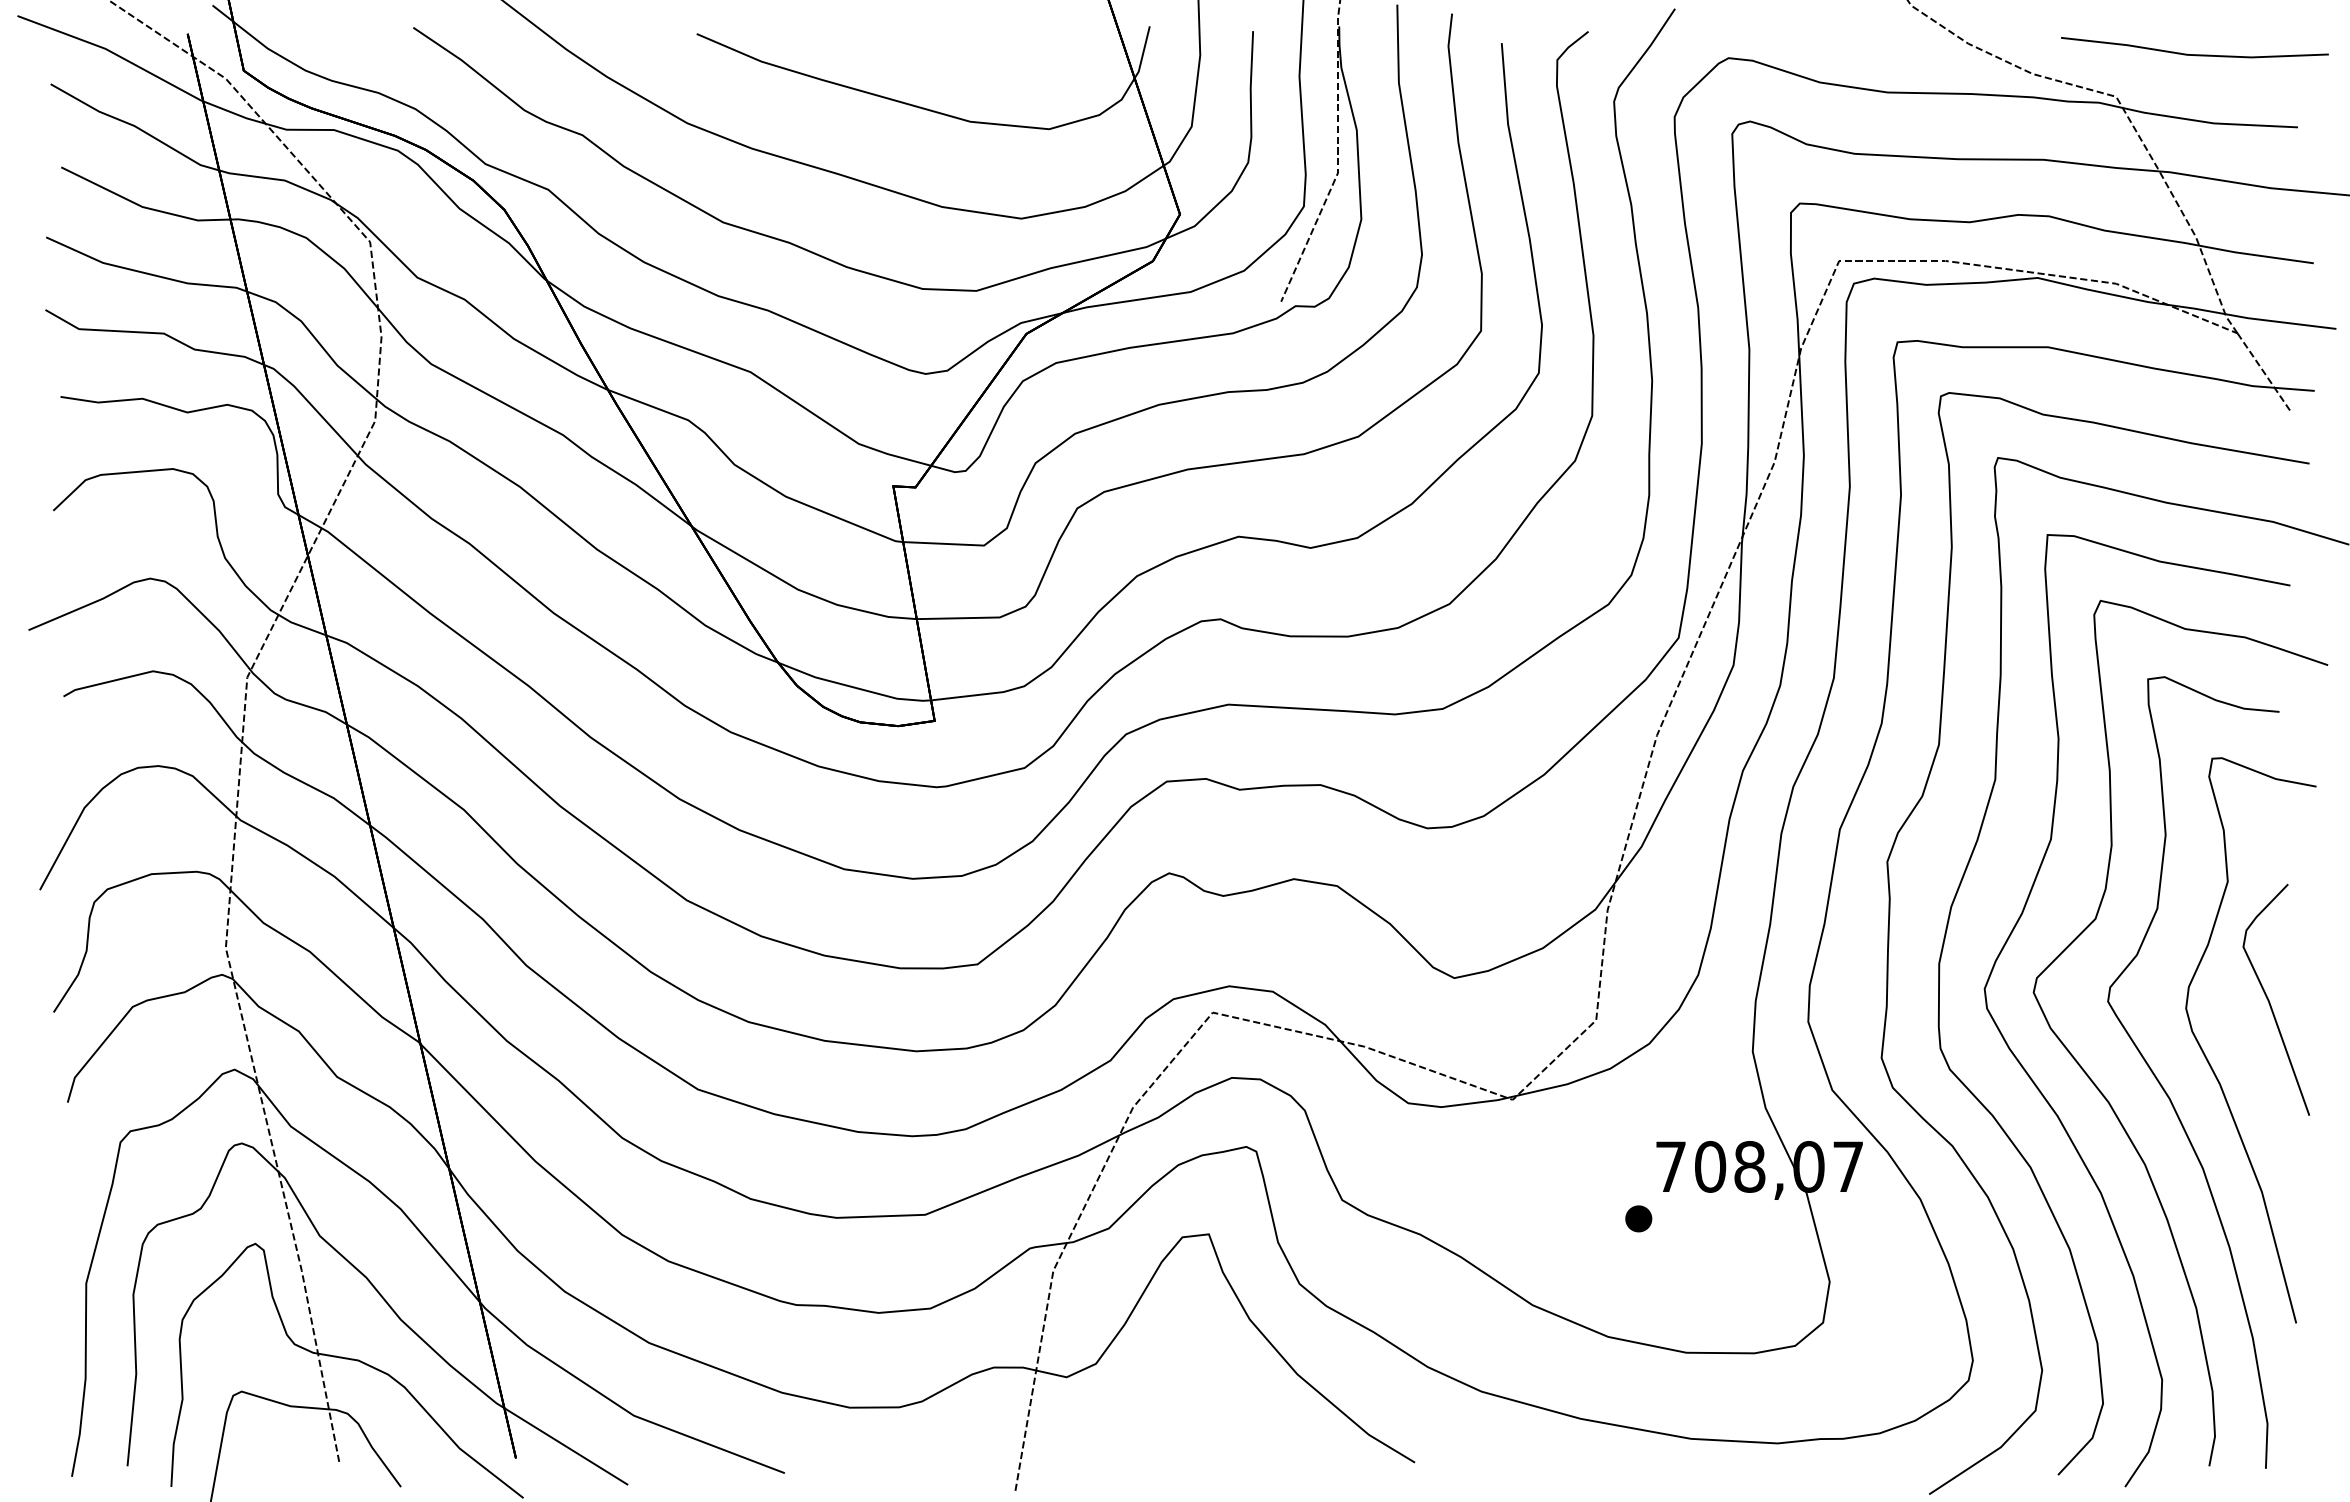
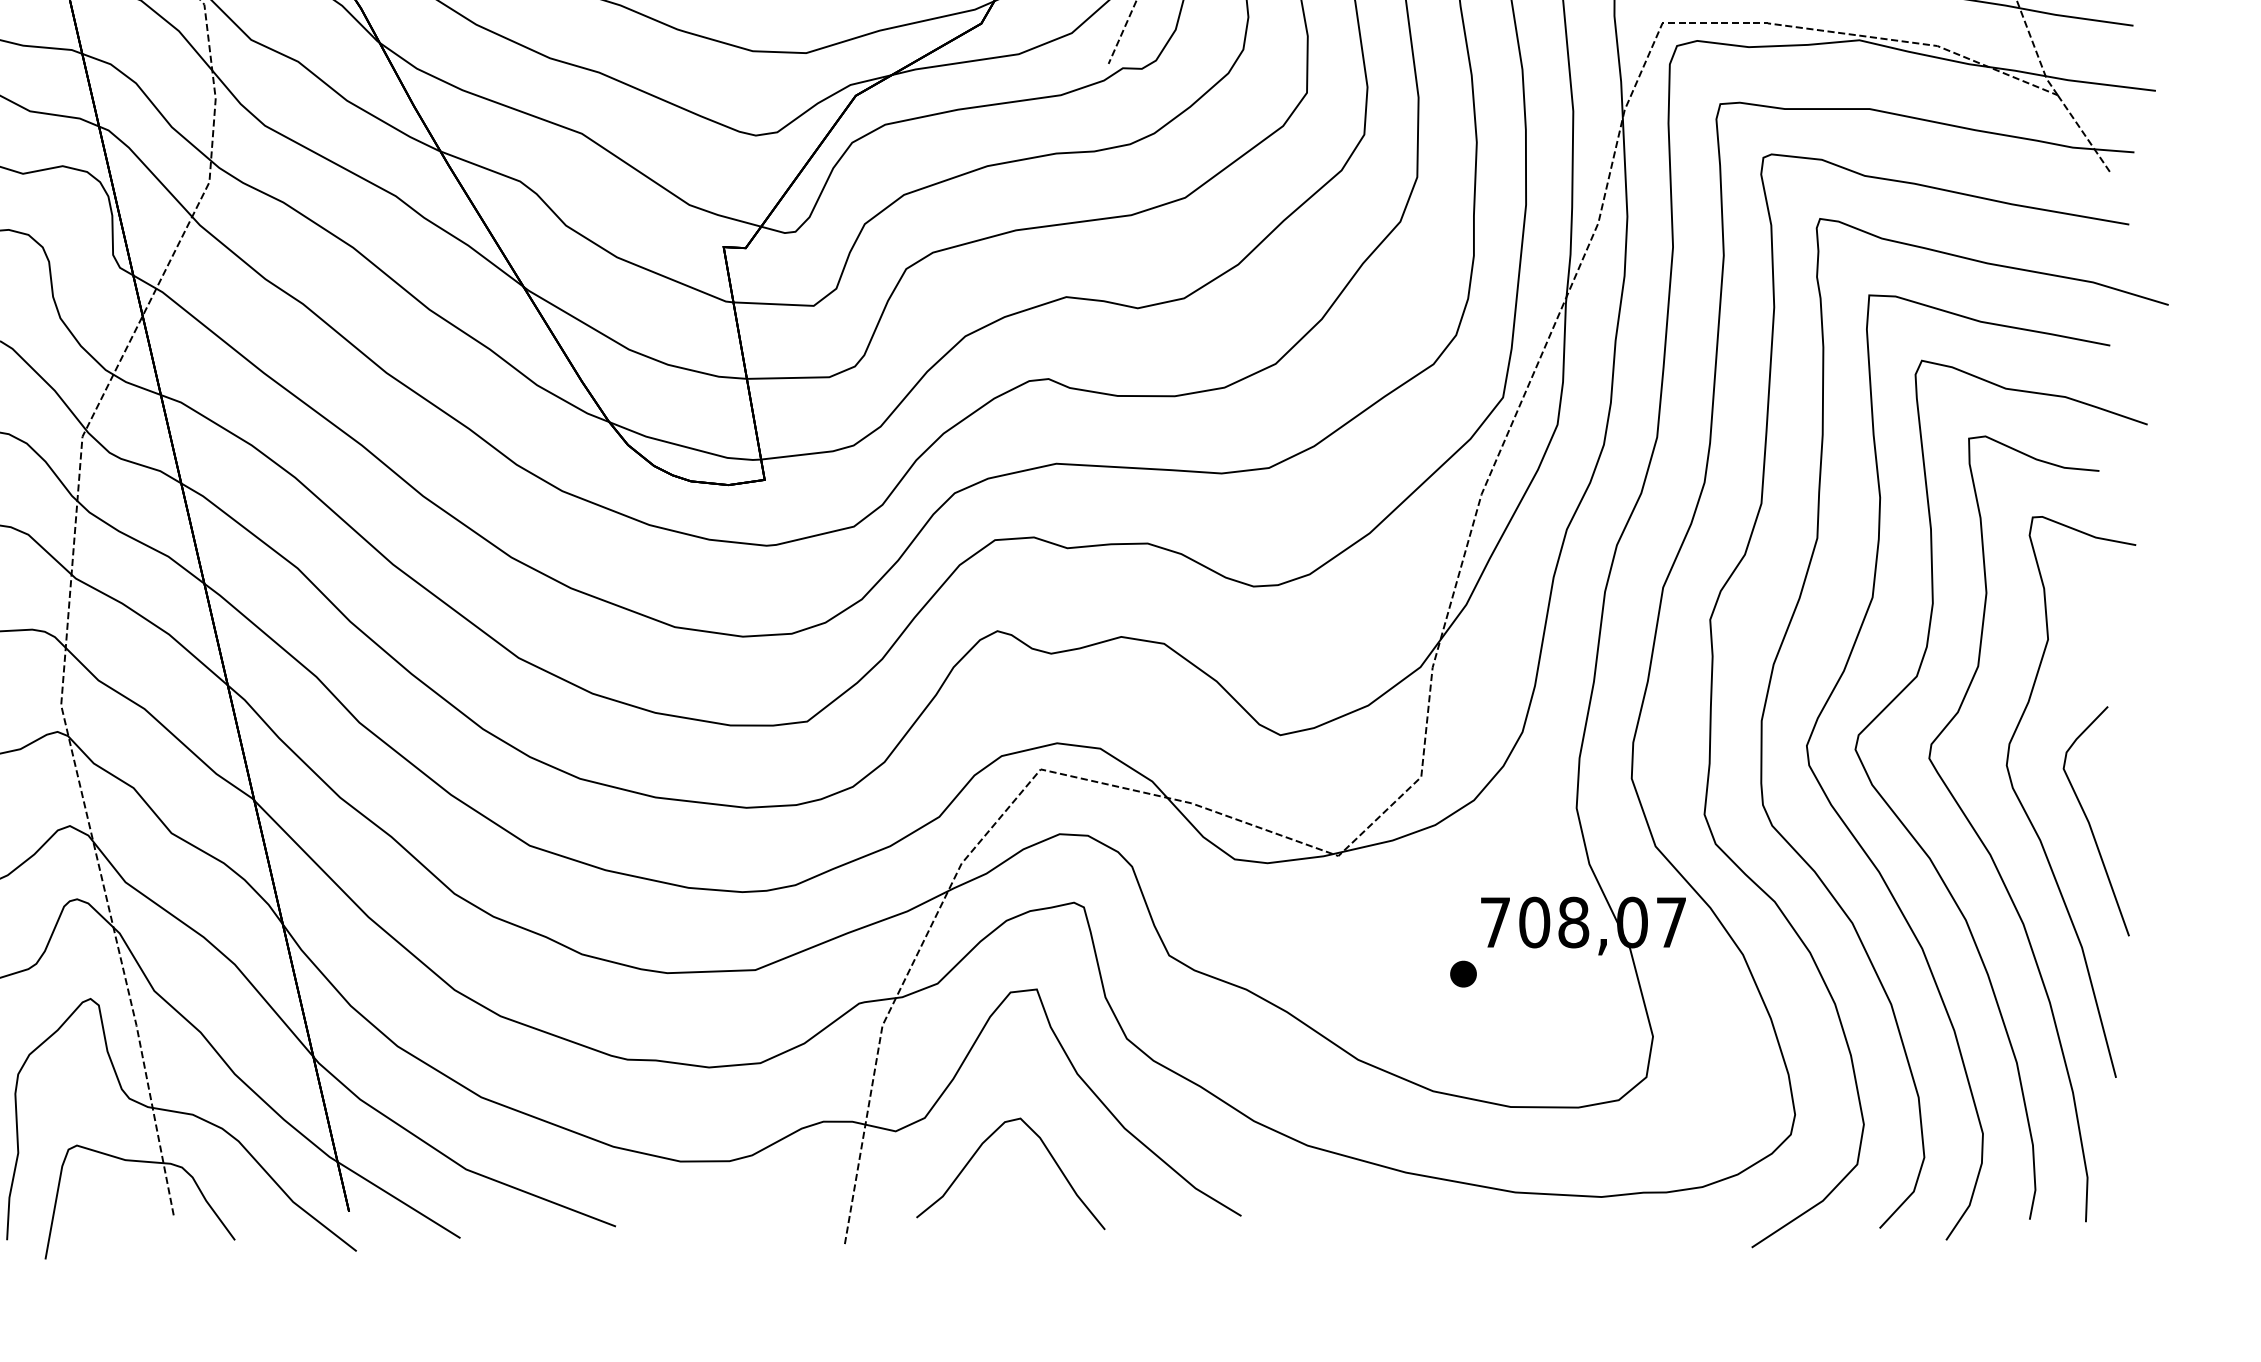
part: (2270, 1002) -> (2090, 823), moved
curve: (1150, 1396) -> (978, 1150), added

